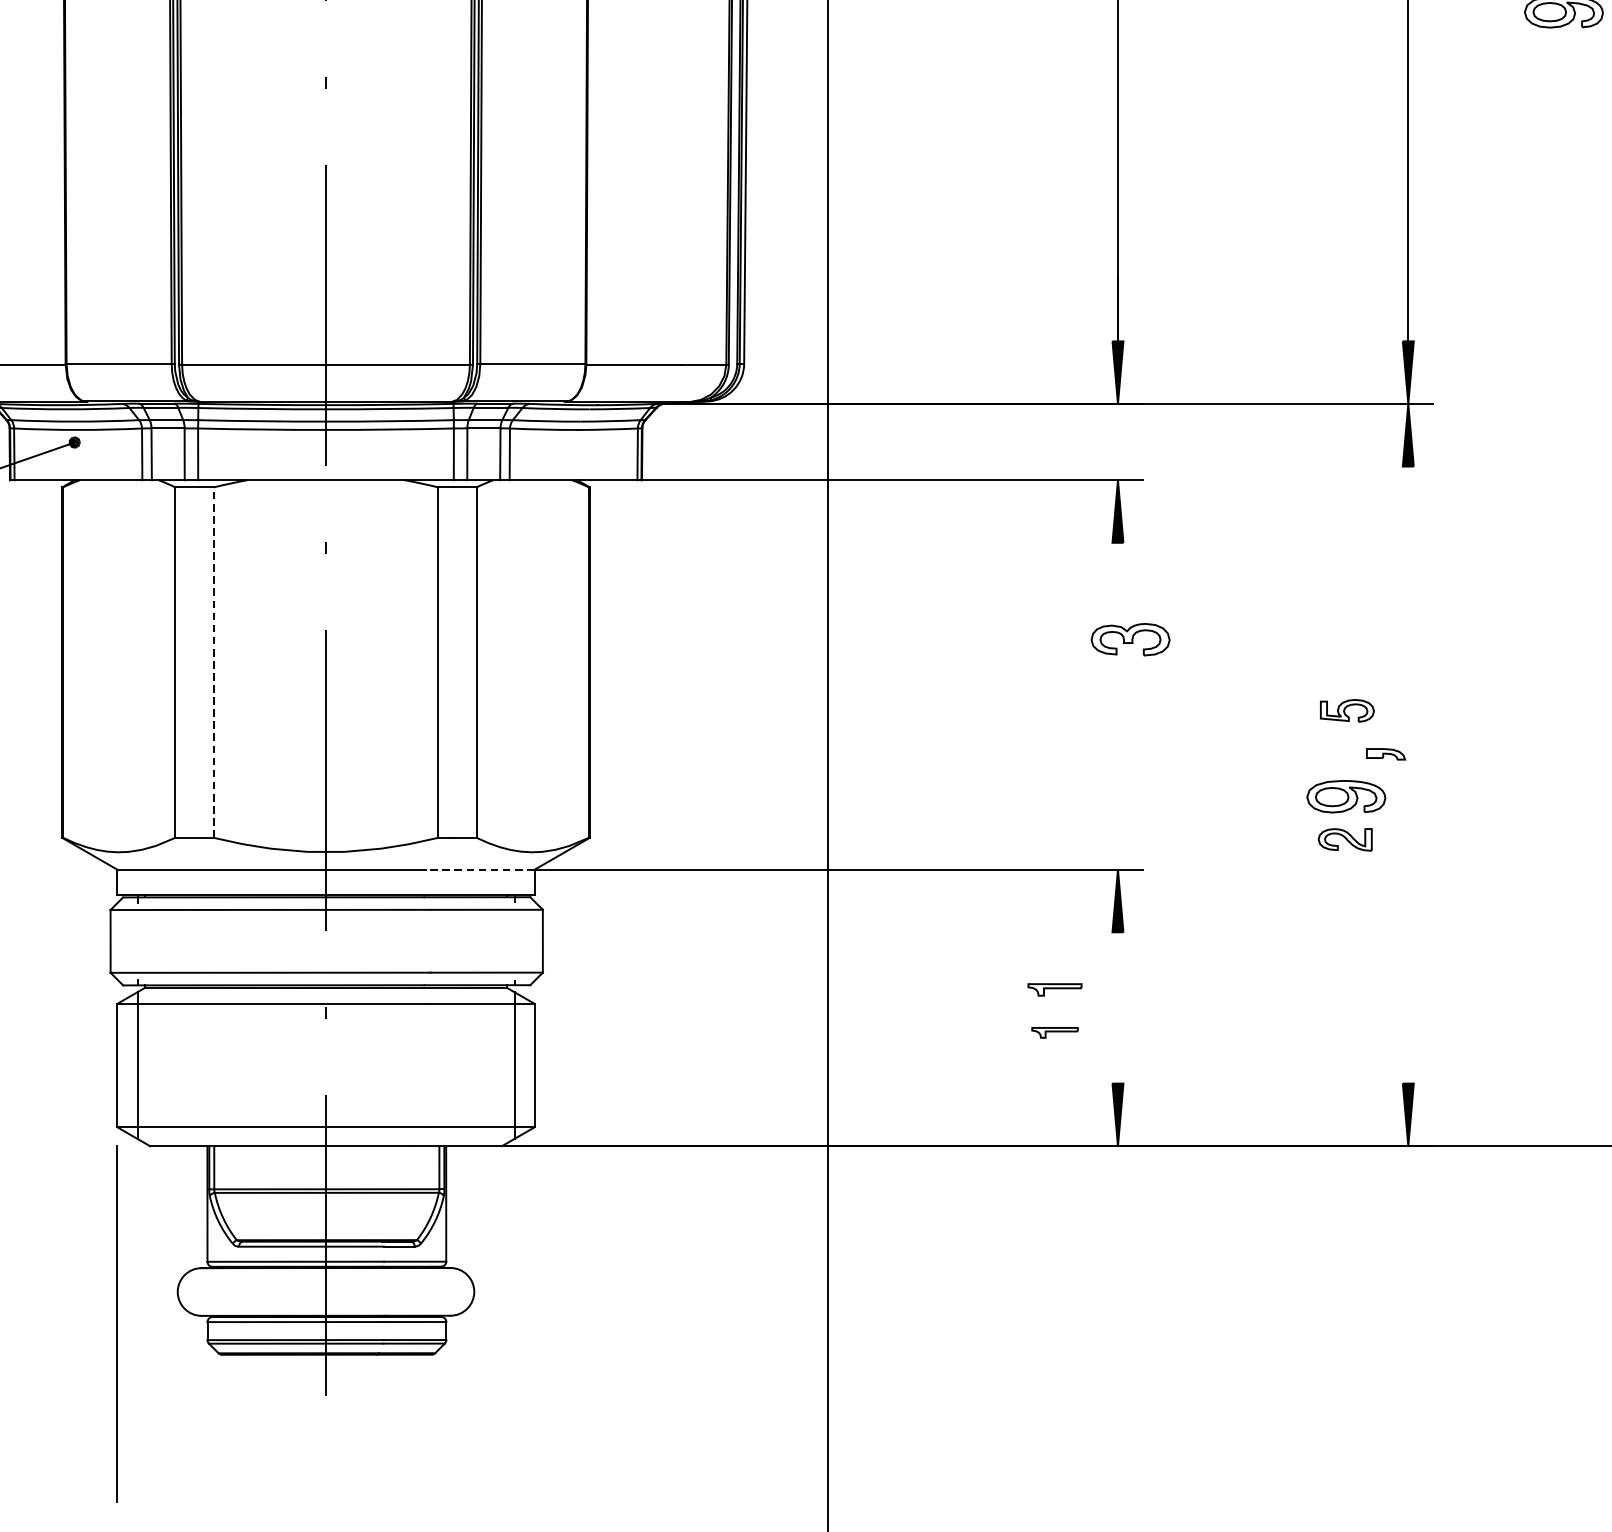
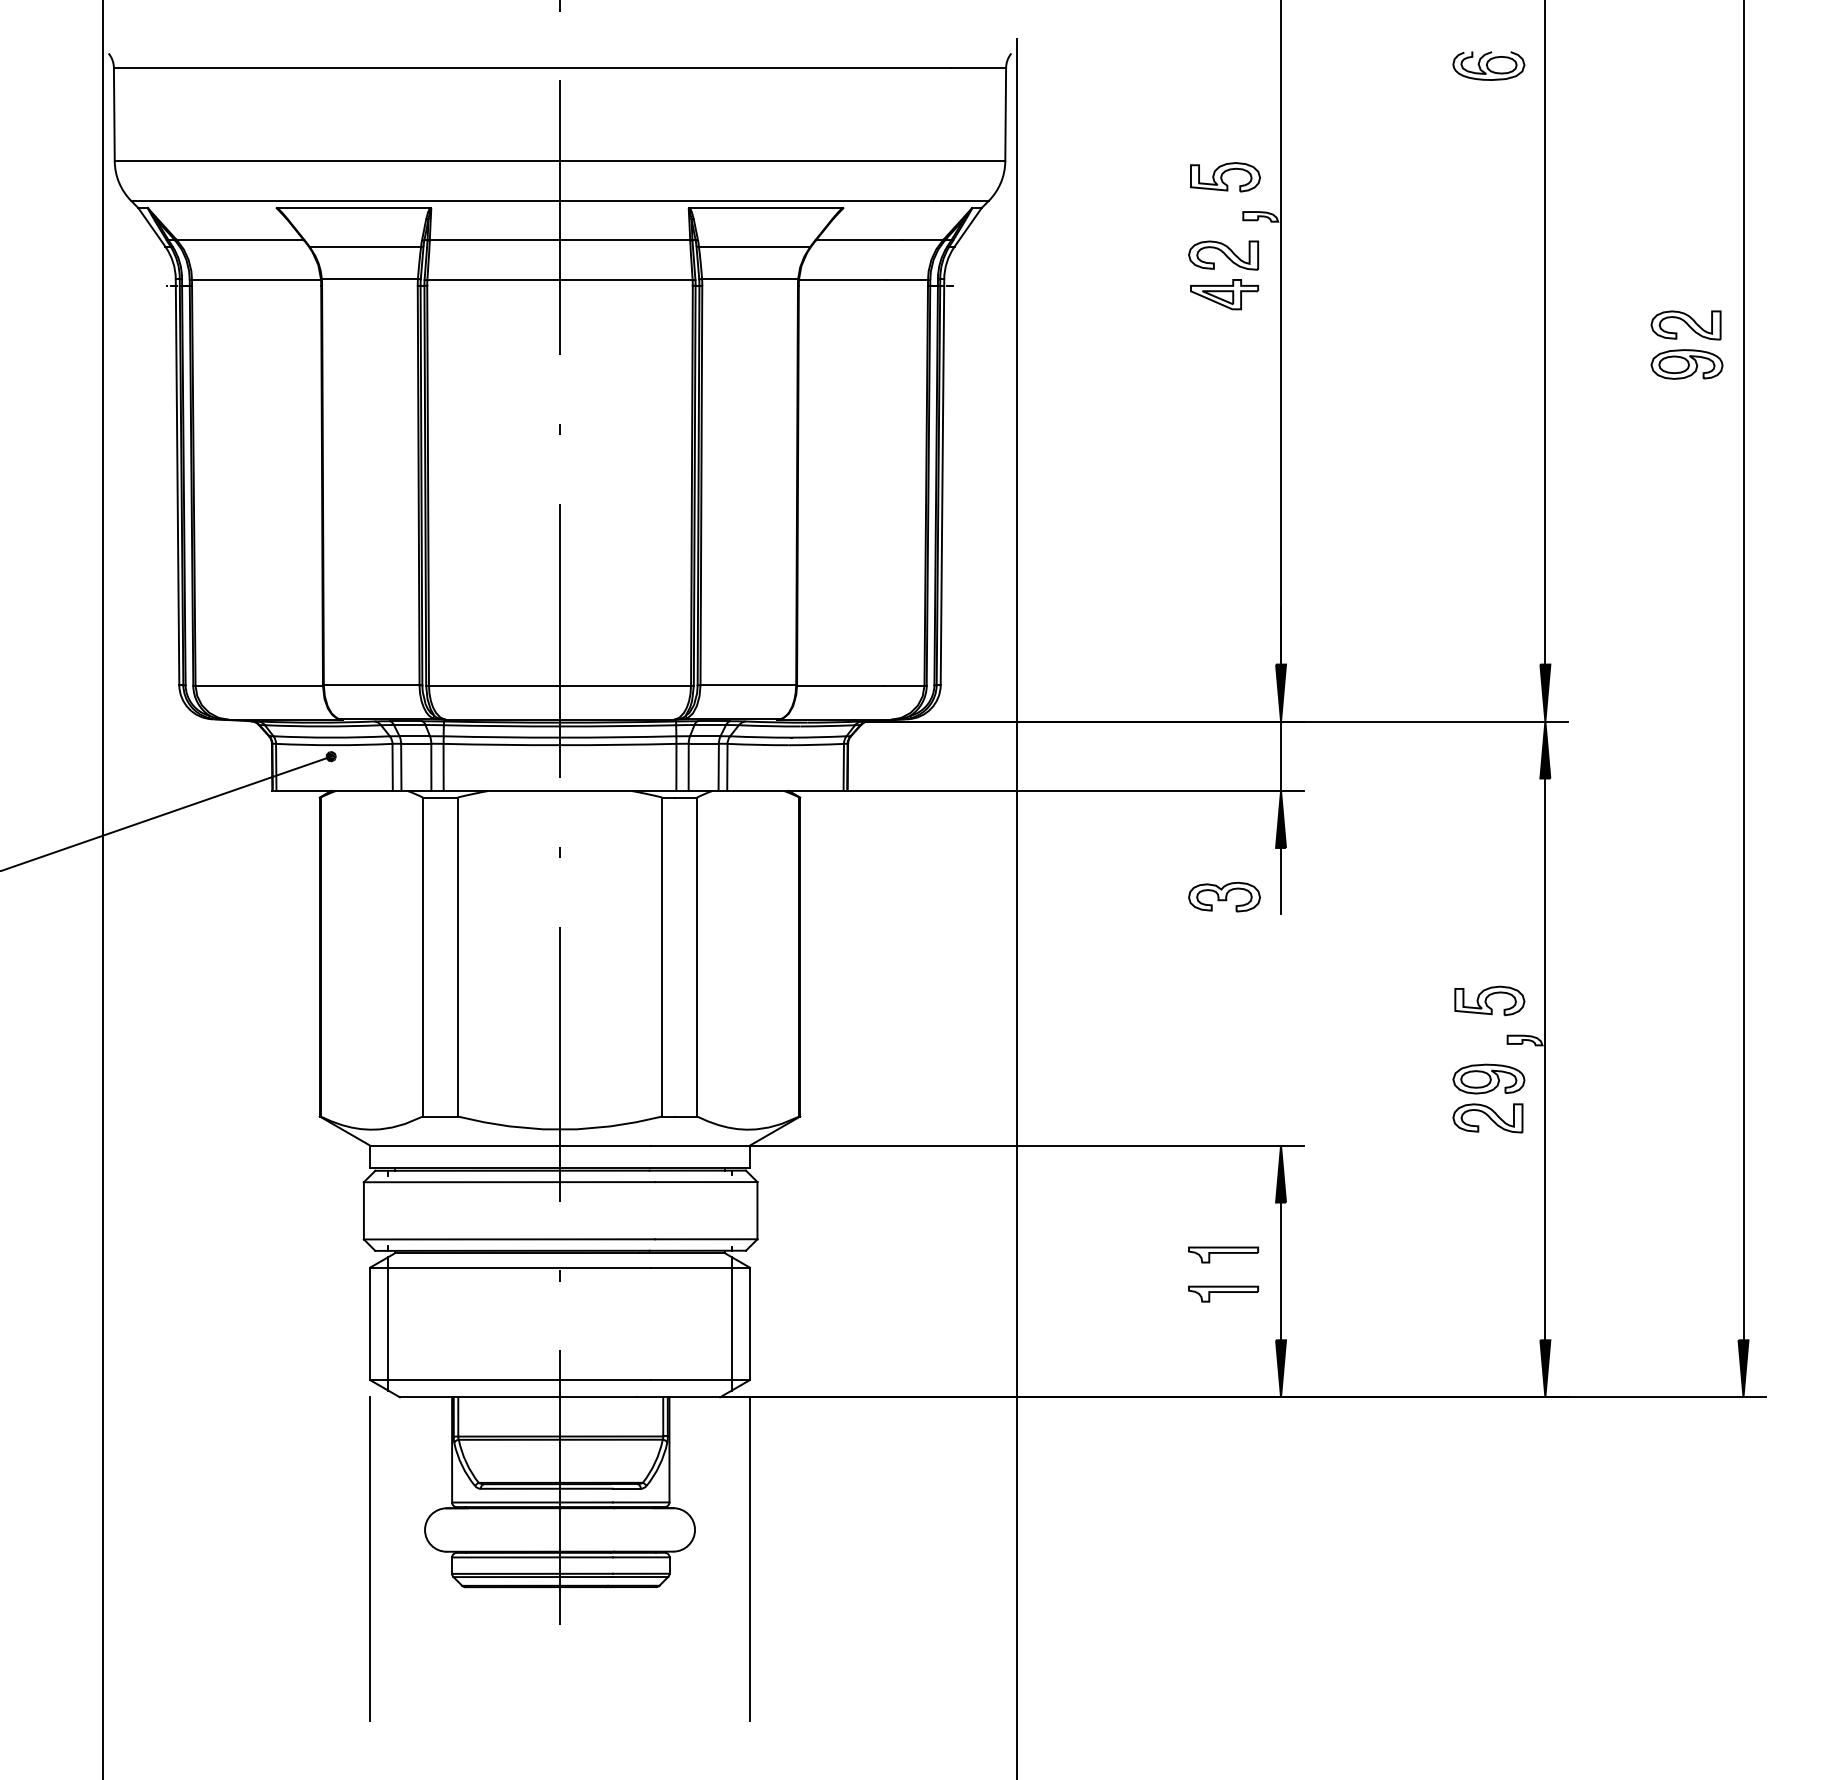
line: (1118, 442) -> (1281, 756), added
line: (1118, 578) -> (1281, 880), added
part: (1130, 638) -> (1224, 896), moved
line: (213, 662) -> (457, 956), dashed -> solid
part: (1346, 710) -> (1489, 1000), size x1.43
line: (1408, 775) -> (1545, 1059), added
part: (1344, 839) -> (1487, 1118), size x1.43
line: (480, 869) -> (700, 1145), dashed -> solid
part: (1054, 989) -> (1223, 1254), size x1.43
line: (1118, 1008) -> (1281, 1271), added
part: (1054, 1032) -> (1223, 1293), size x1.67
line: (534, 1324) -> (749, 1559), added

